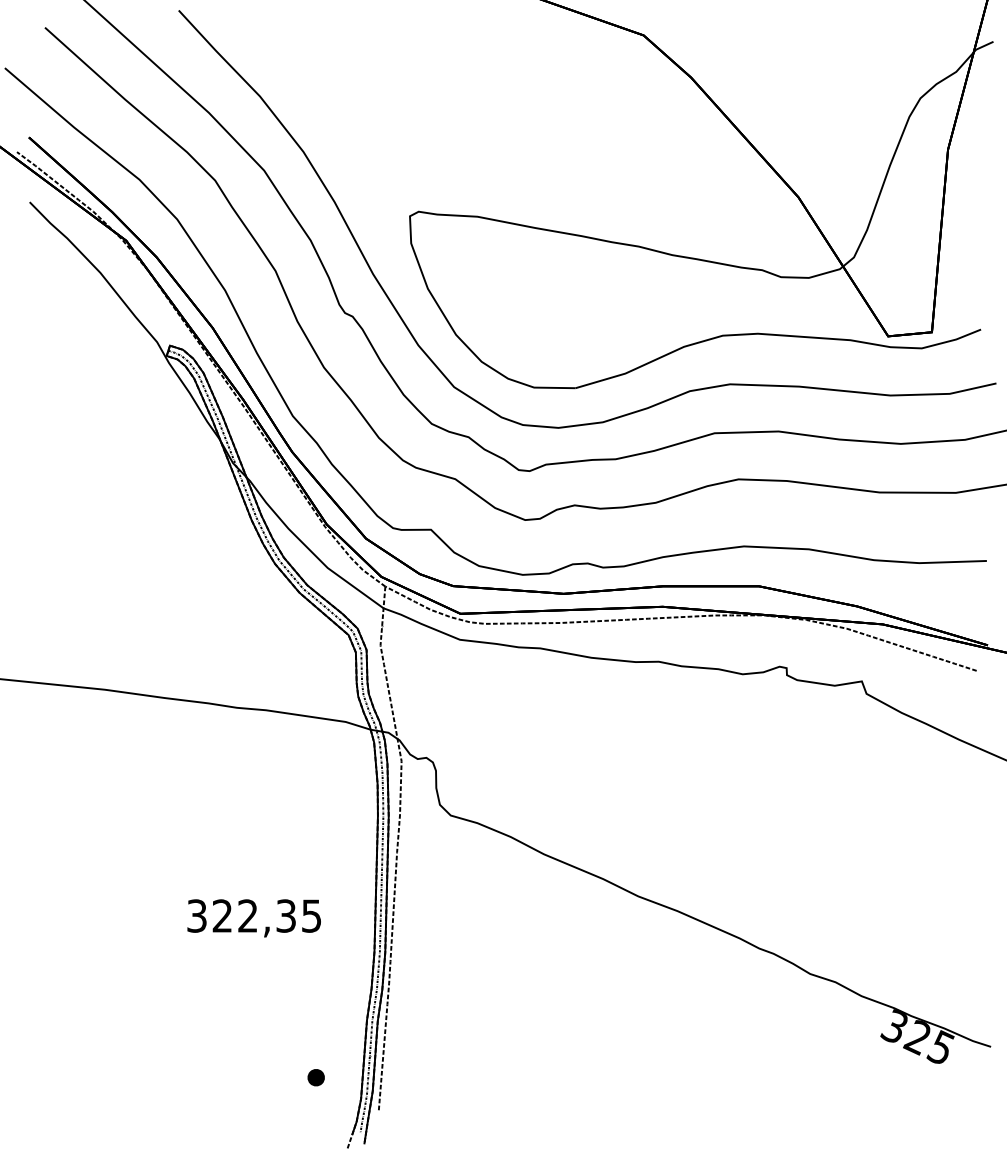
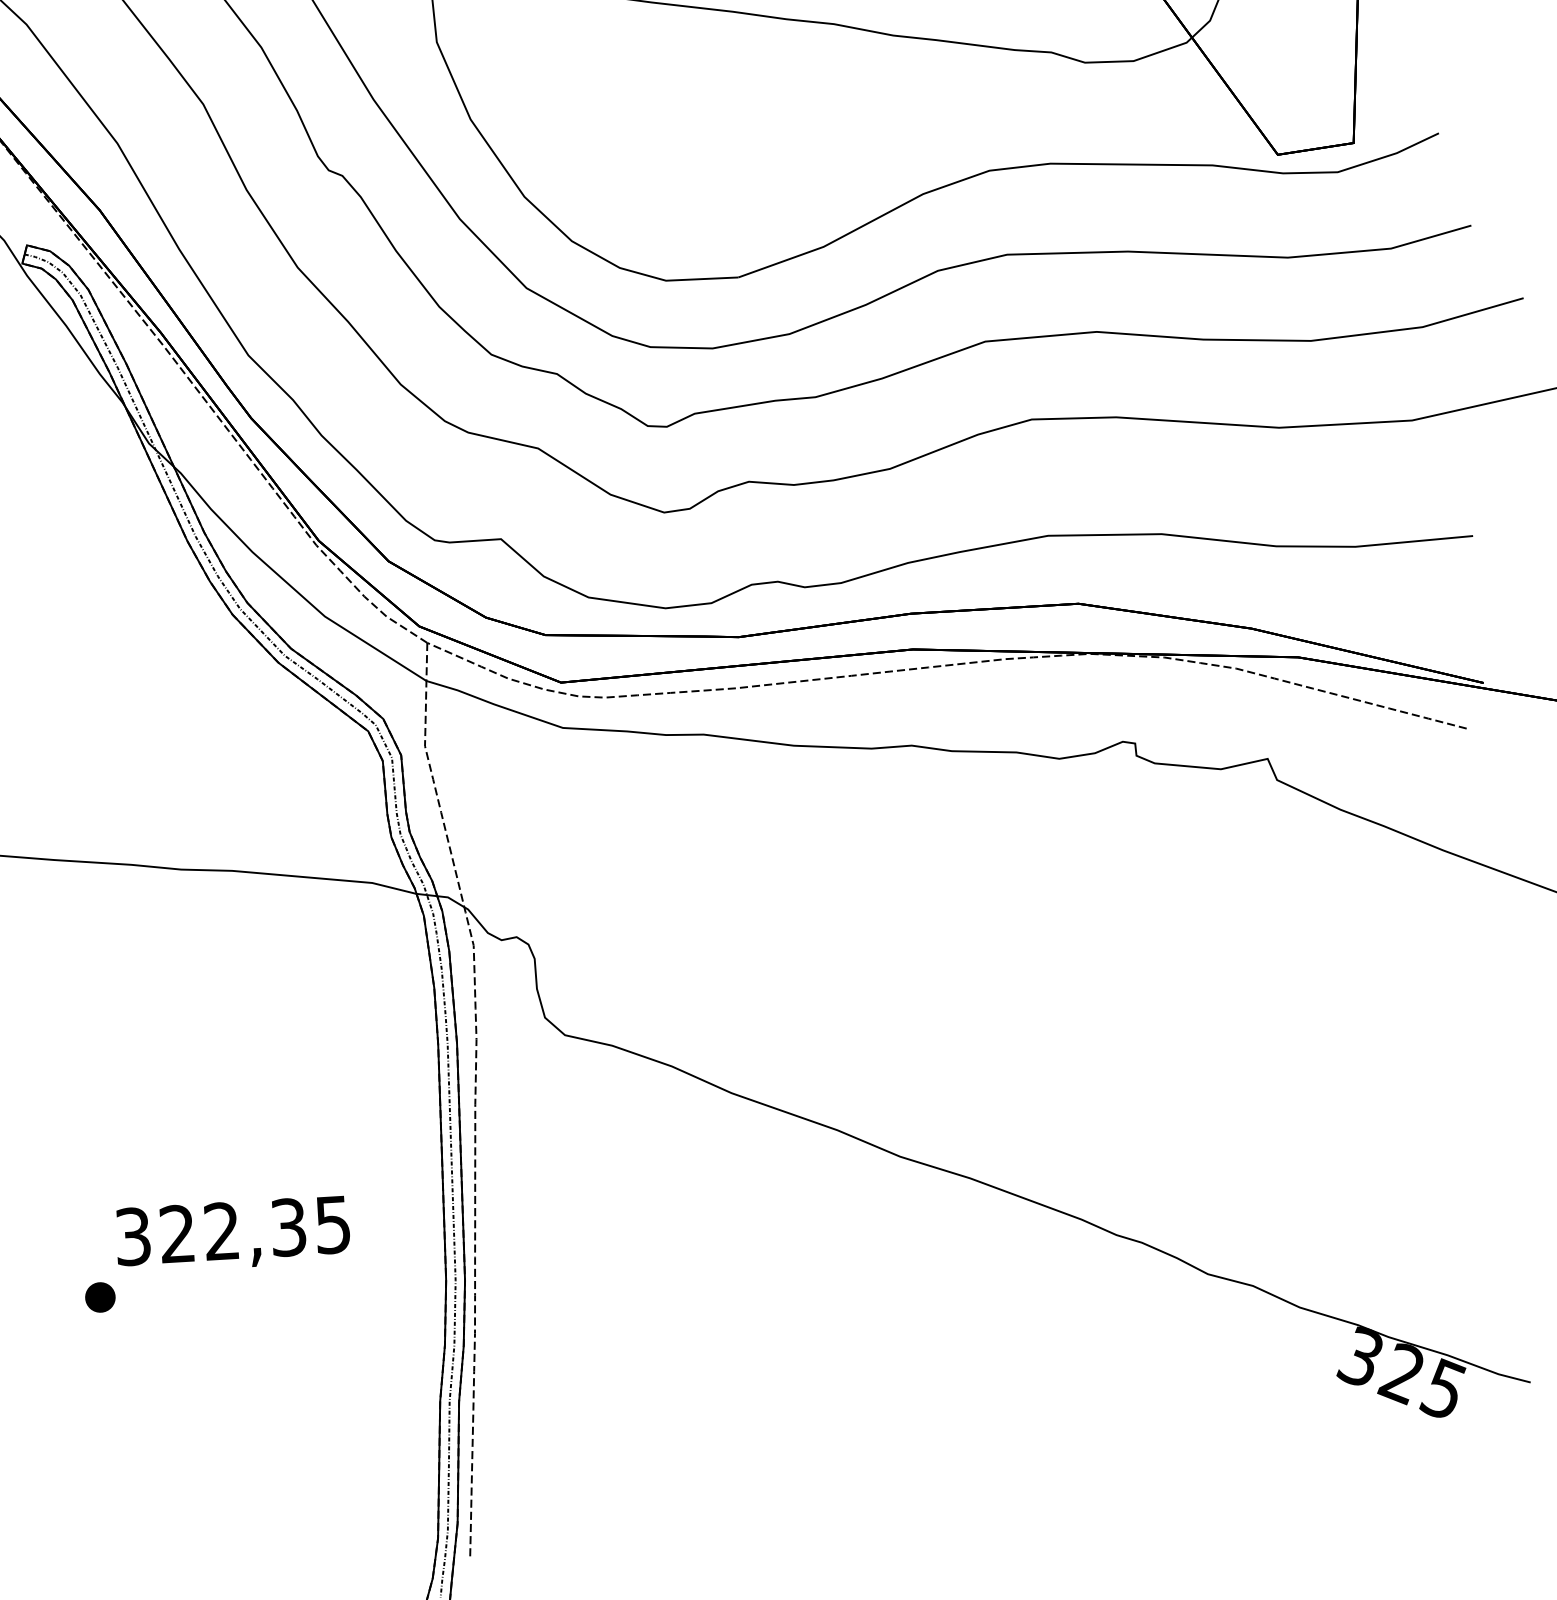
part: (315, 1077) -> (99, 1297), moved

